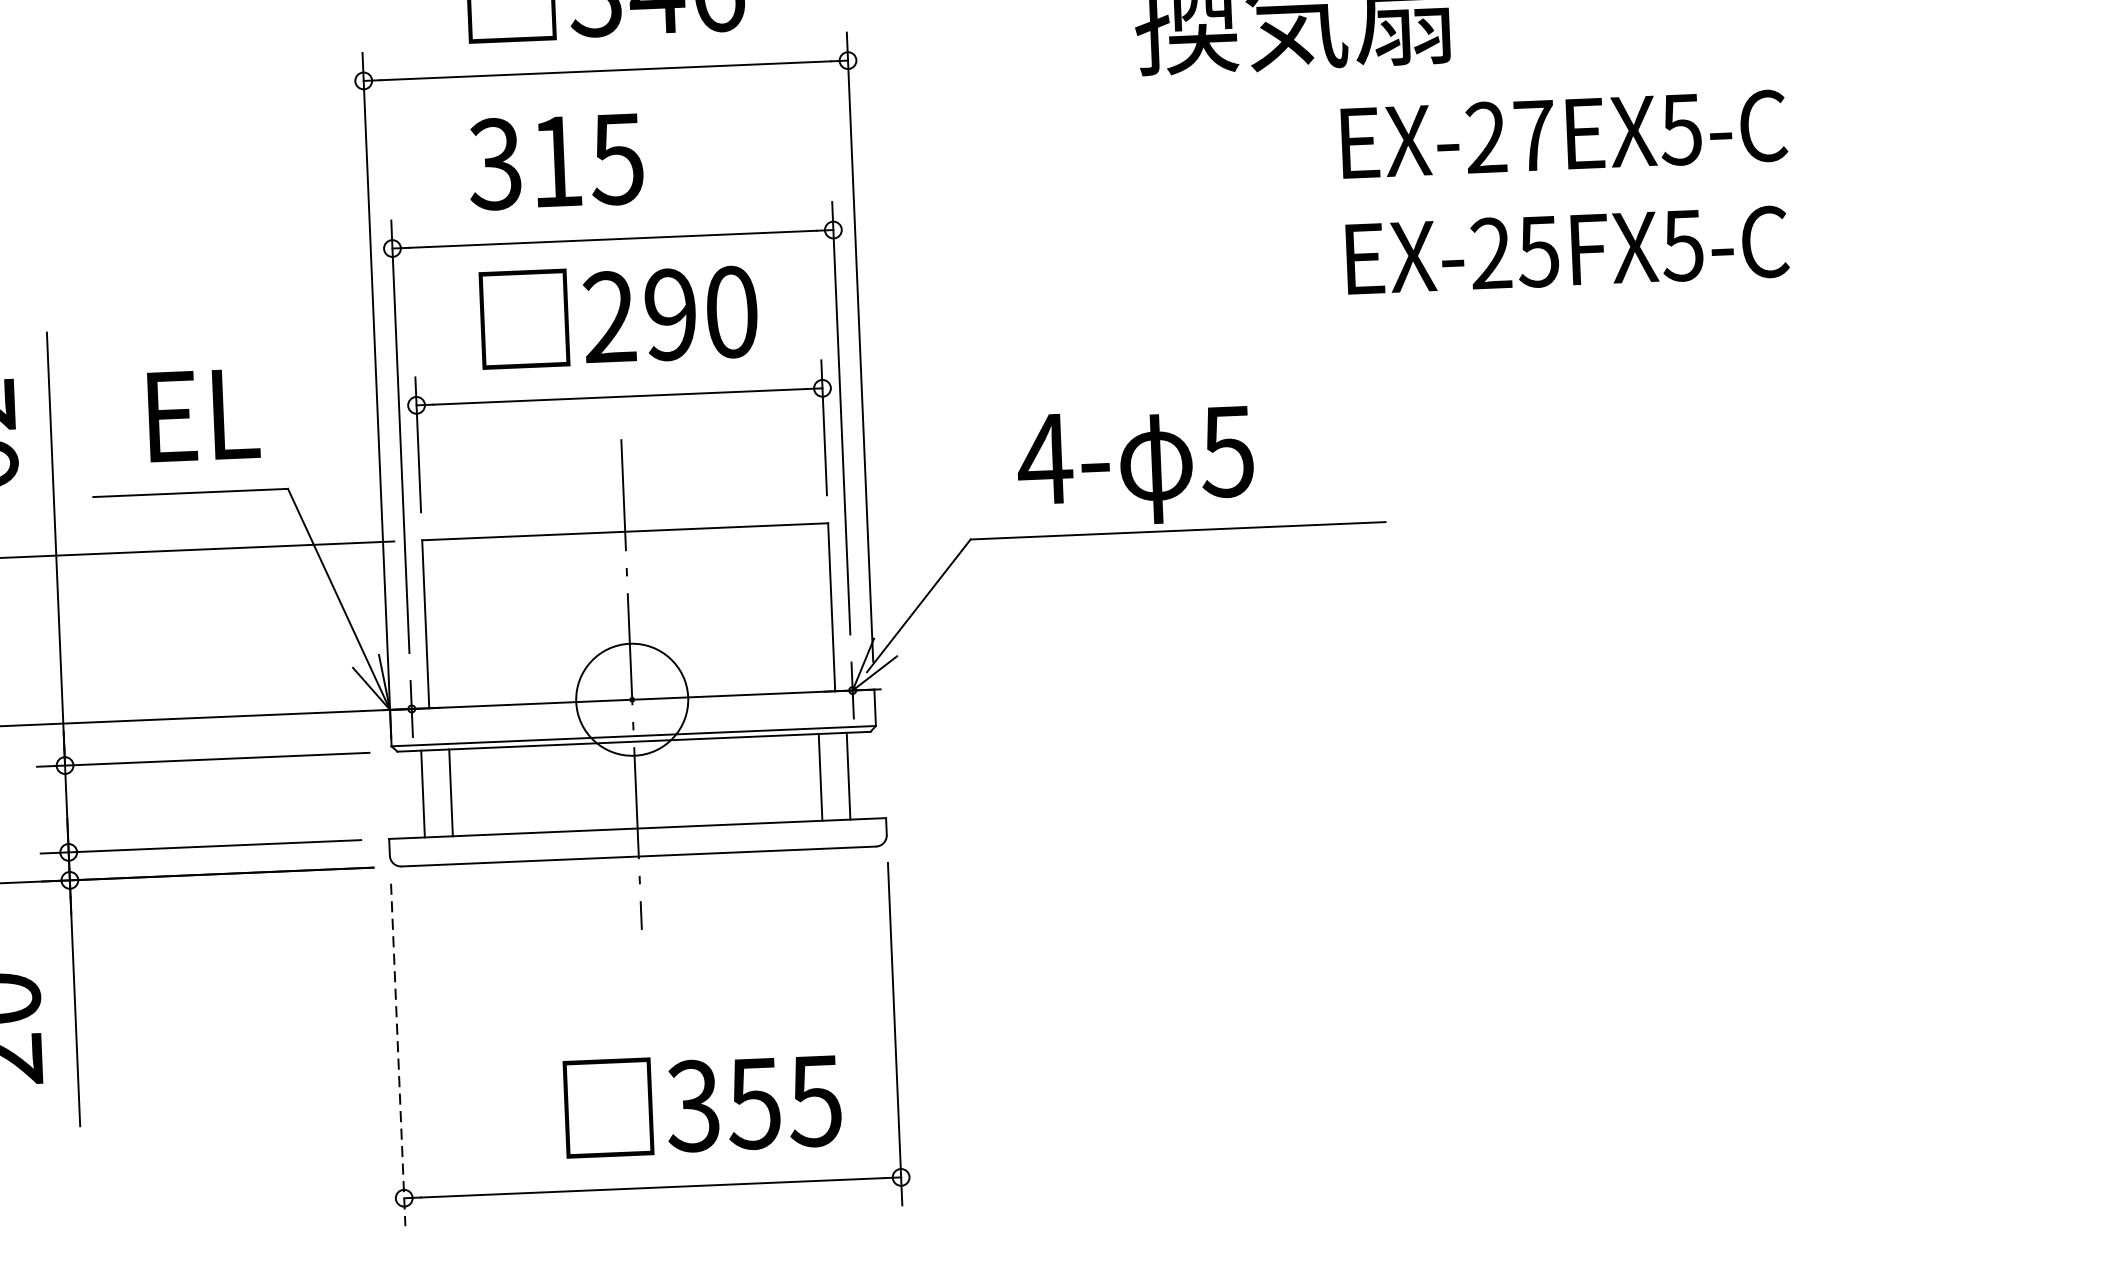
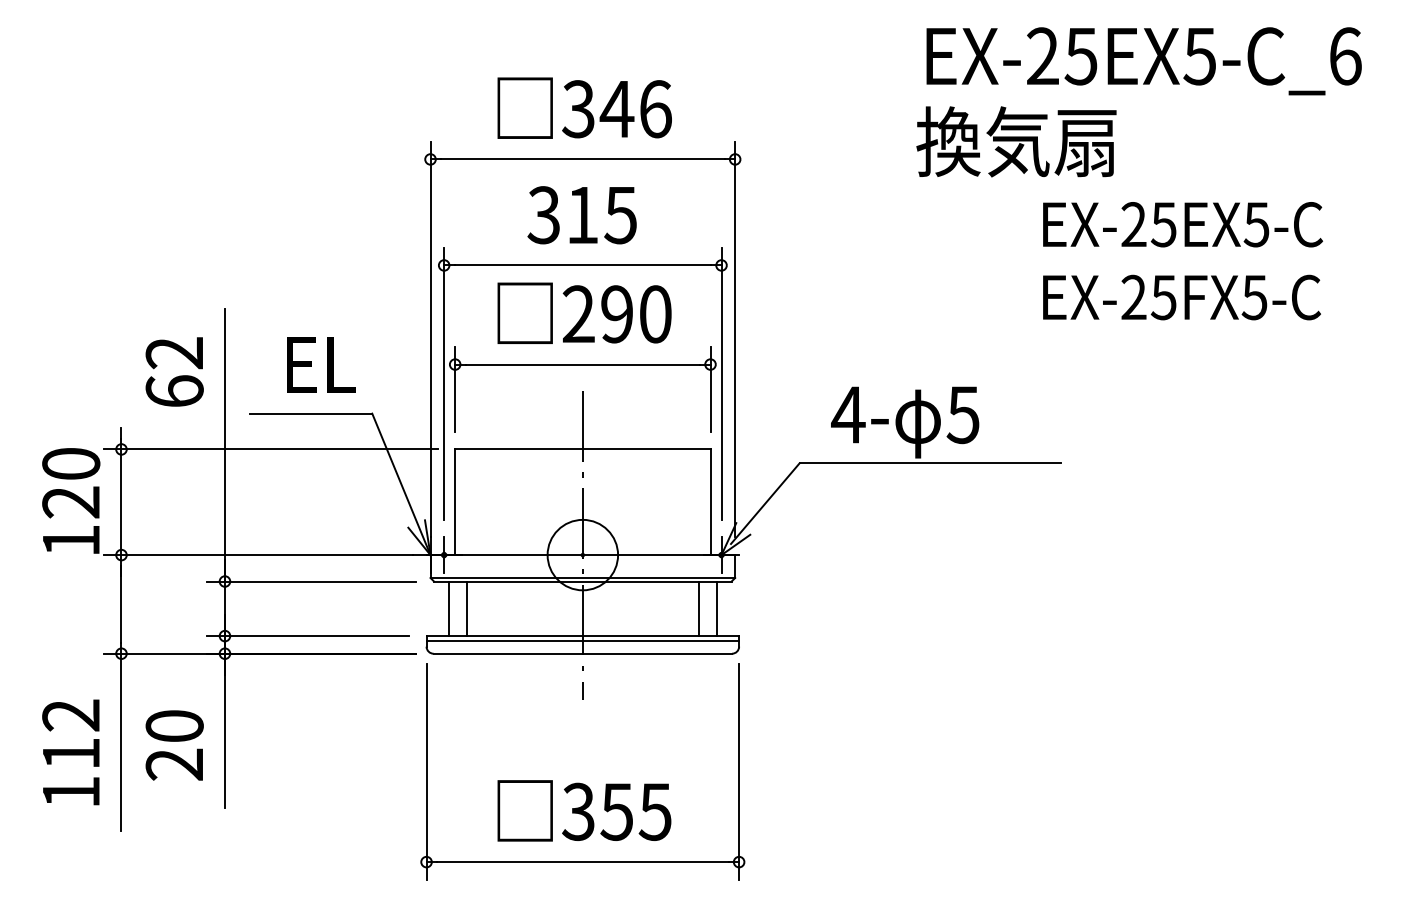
text: (1533, 135) -> (1163, 224), EX-27EX5-C -> EX-25EX5-C
text: (554, 162) -> (581, 215), moved
line: (637, 835) -> (582, 640), added
line: (398, 1055) -> (426, 772), dashed -> solid
text: (702, 1103) -> (584, 810), moved

